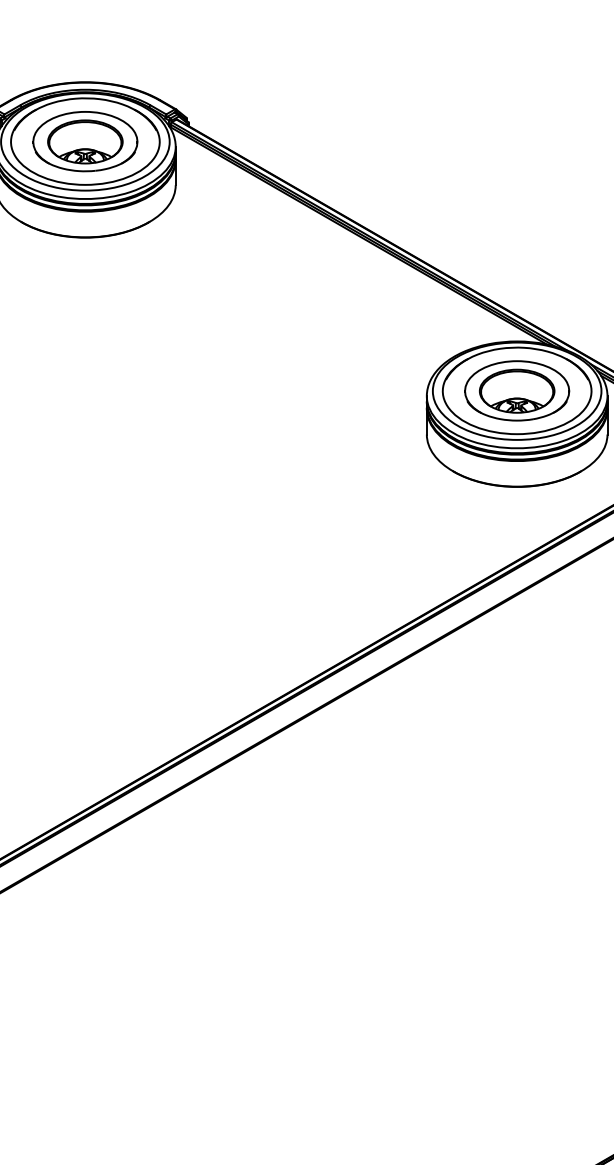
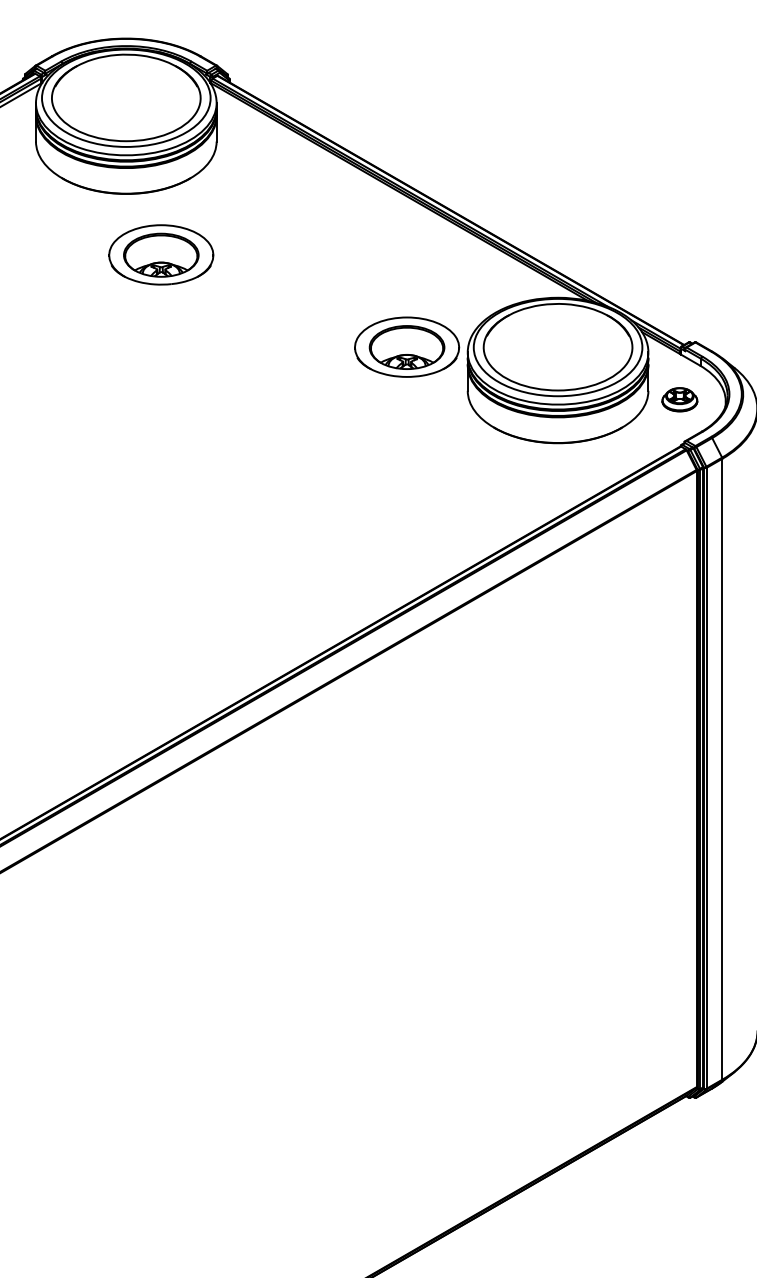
part: (85, 141) -> (161, 254), moved
part: (517, 390) -> (407, 346), moved

